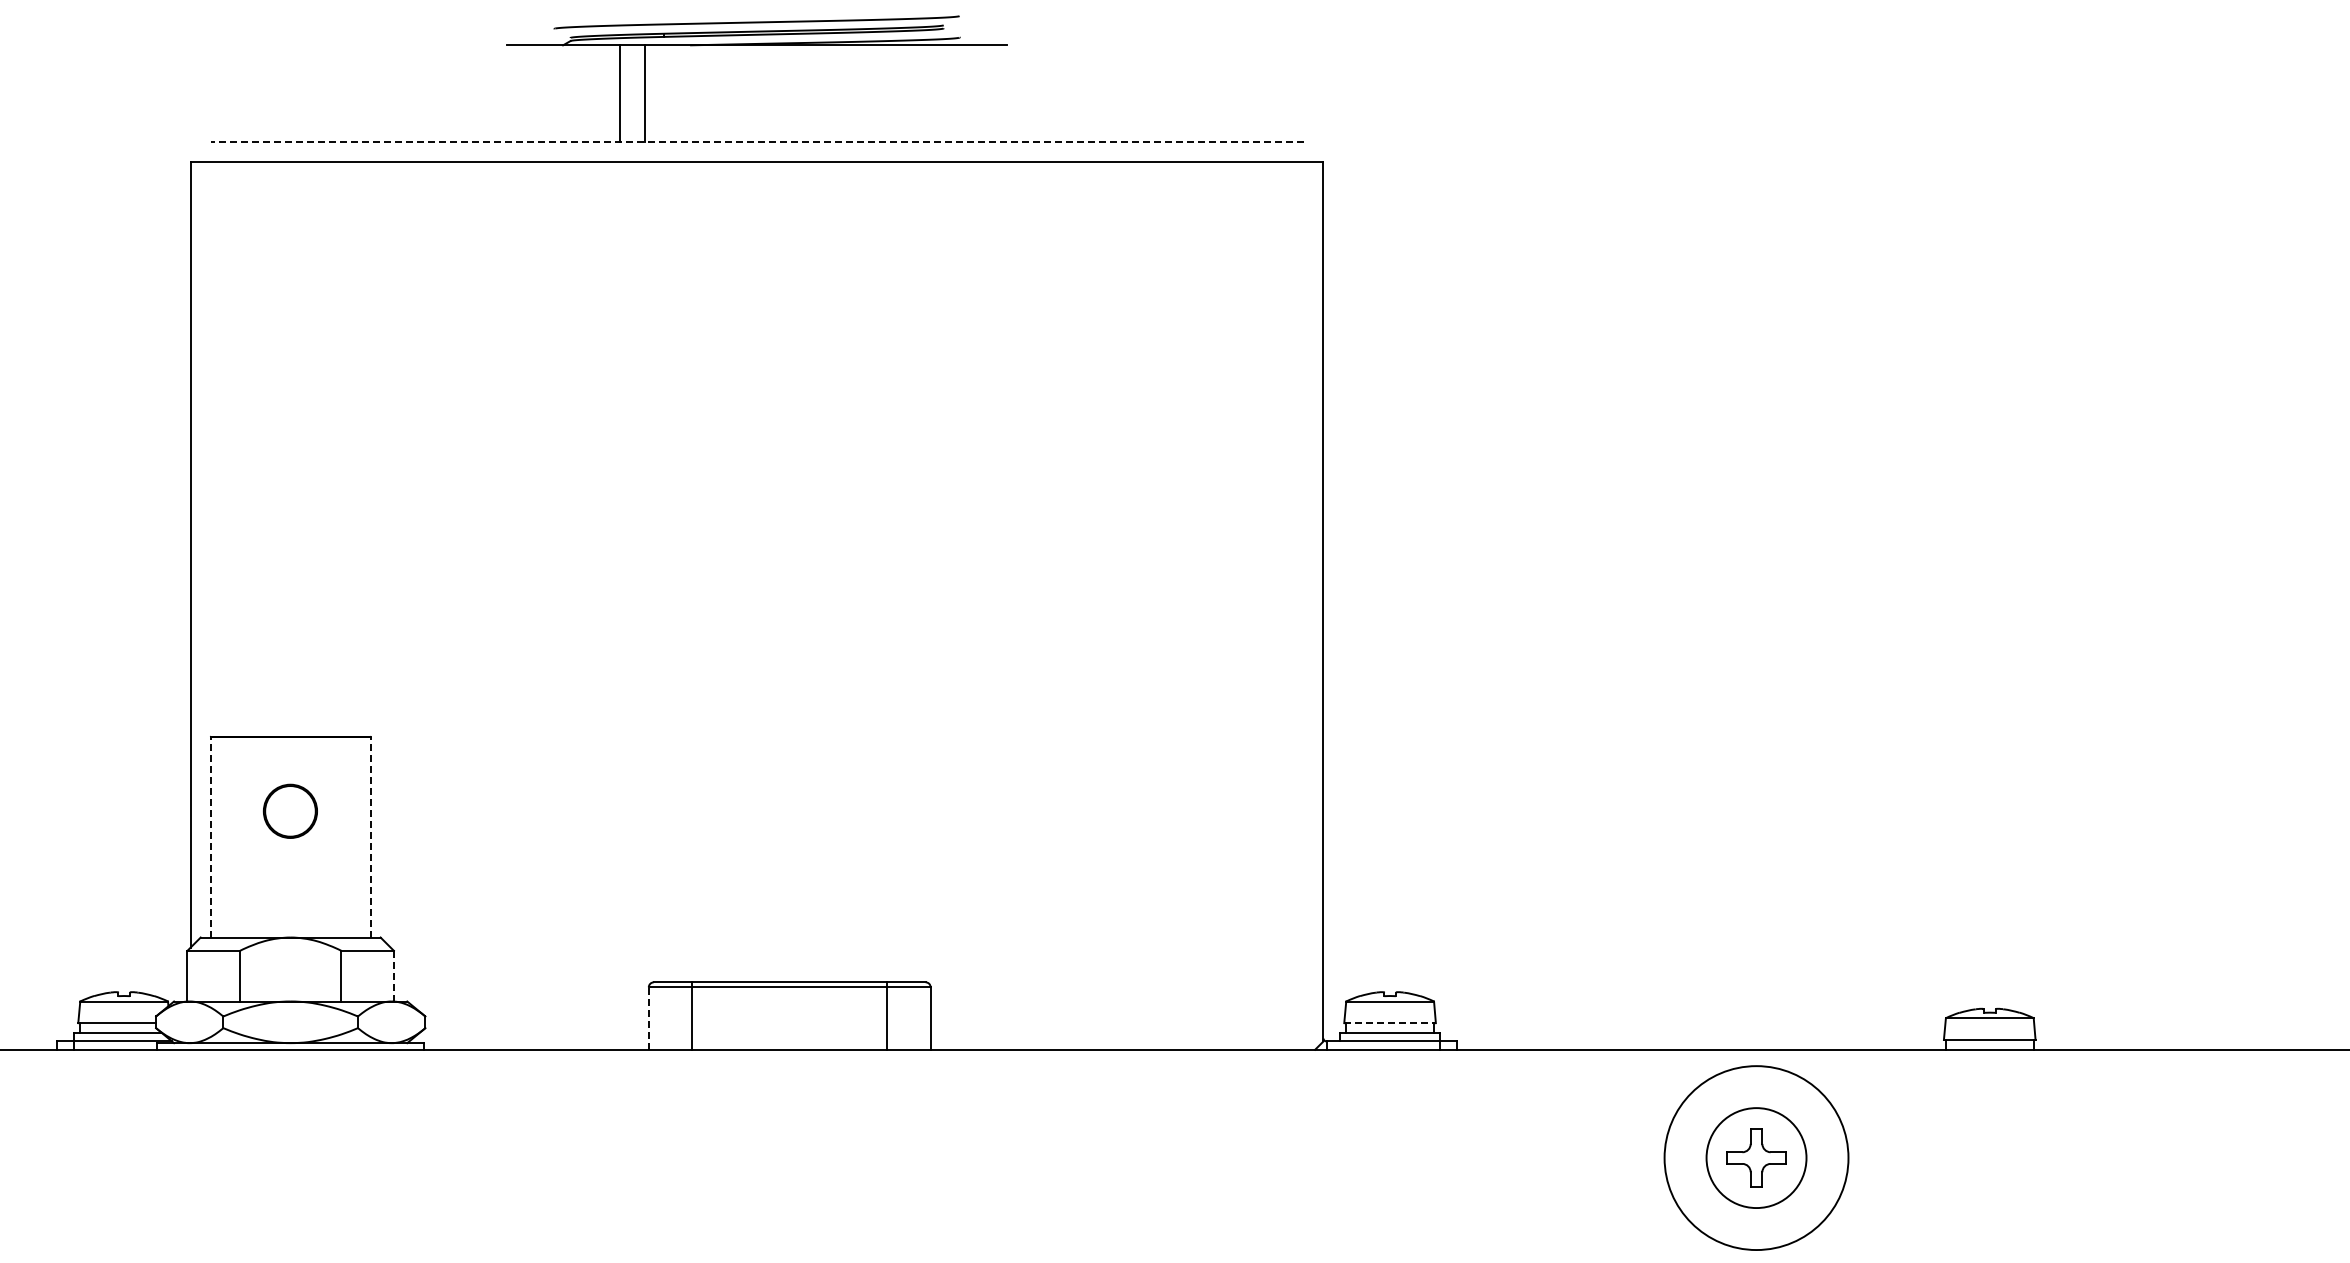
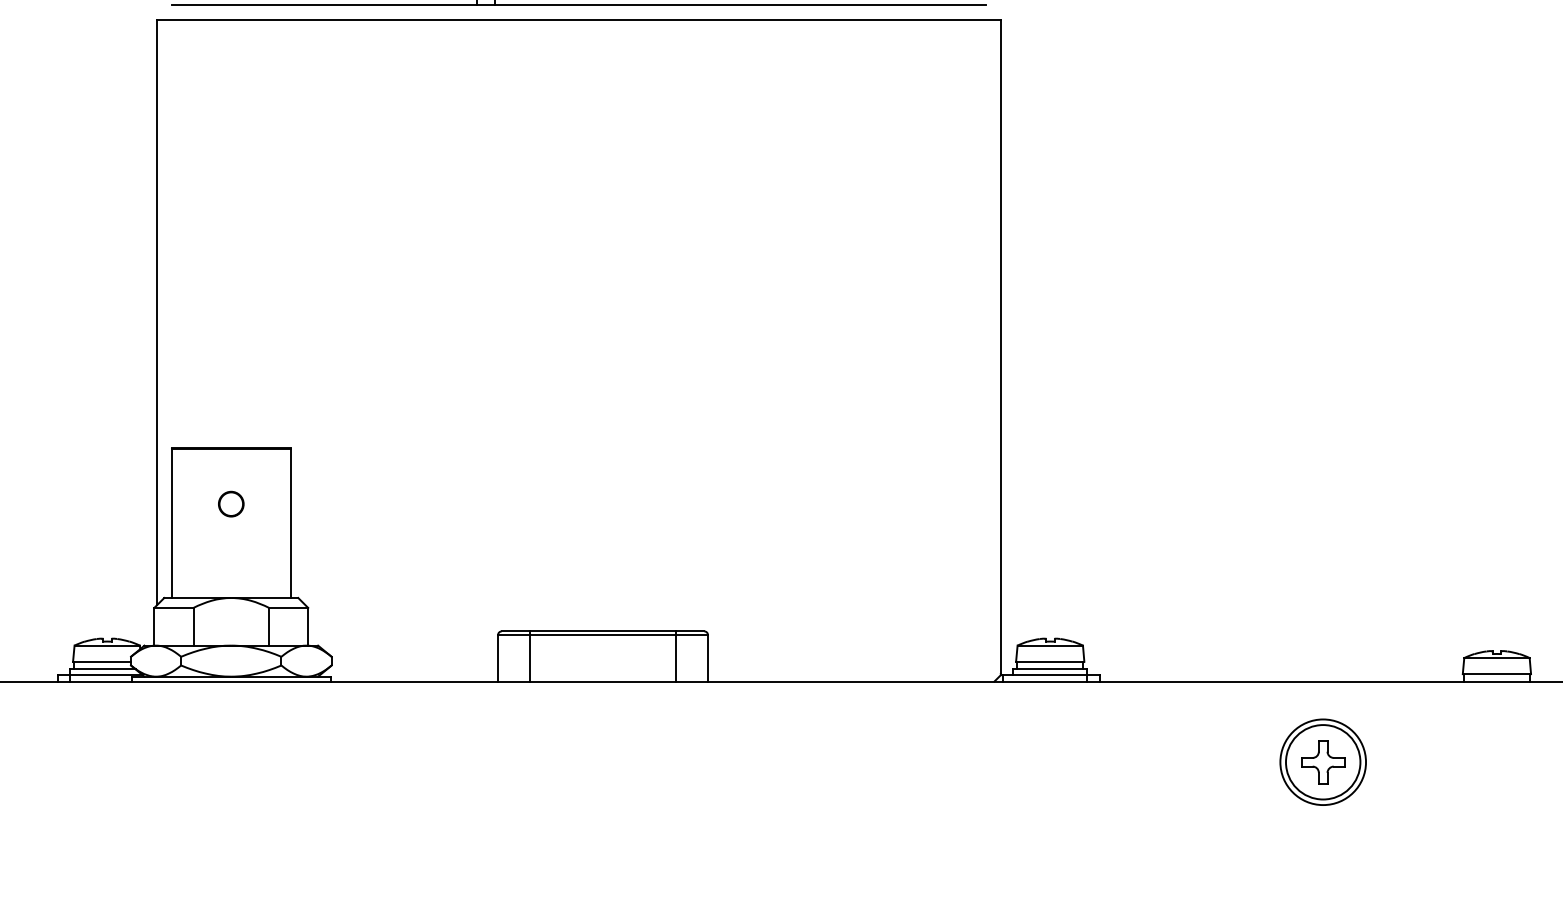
line: (756, 141) -> (578, 5), dashed -> solid
circle: (290, 811) -> (231, 504), size x0.62
line: (210, 836) -> (171, 522), dashed -> solid
line: (370, 836) -> (290, 522), dashed -> solid
line: (393, 975) -> (307, 626), dashed -> solid
line: (648, 1018) -> (497, 658), dashed -> solid
line: (1390, 1023) -> (1050, 662), dashed -> solid
circle: (1756, 1157) -> (1323, 761), size x0.62

